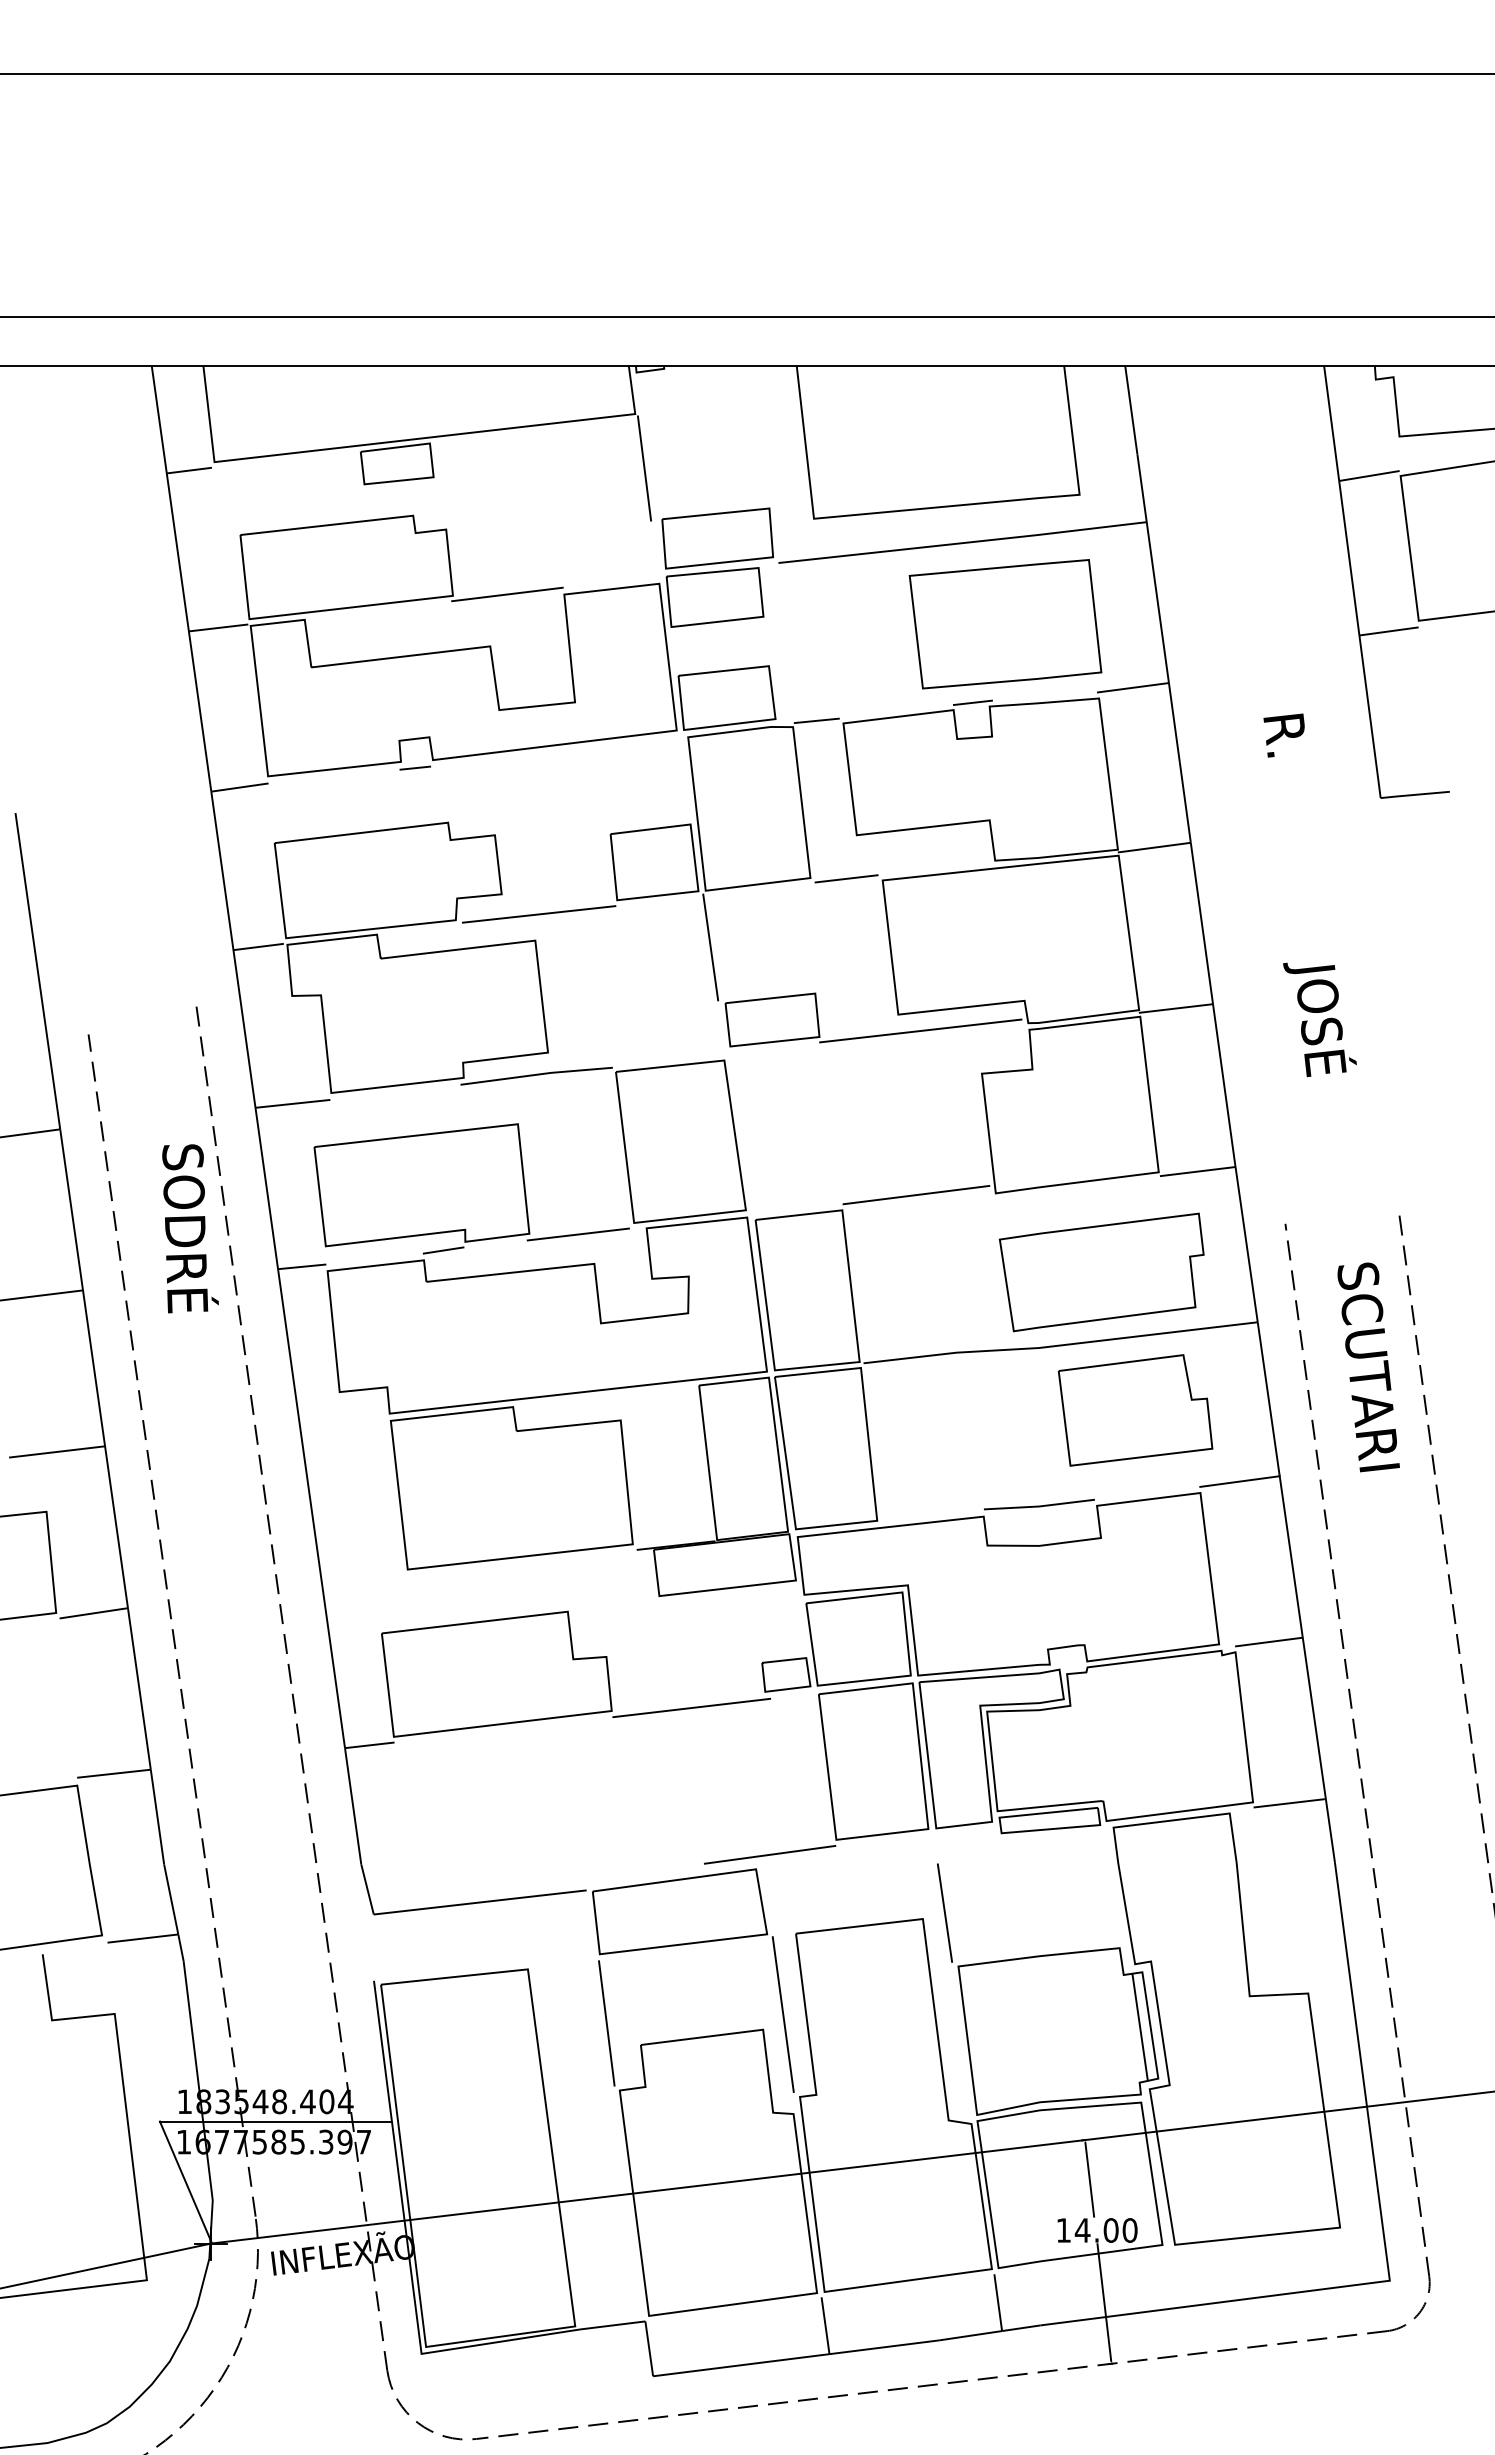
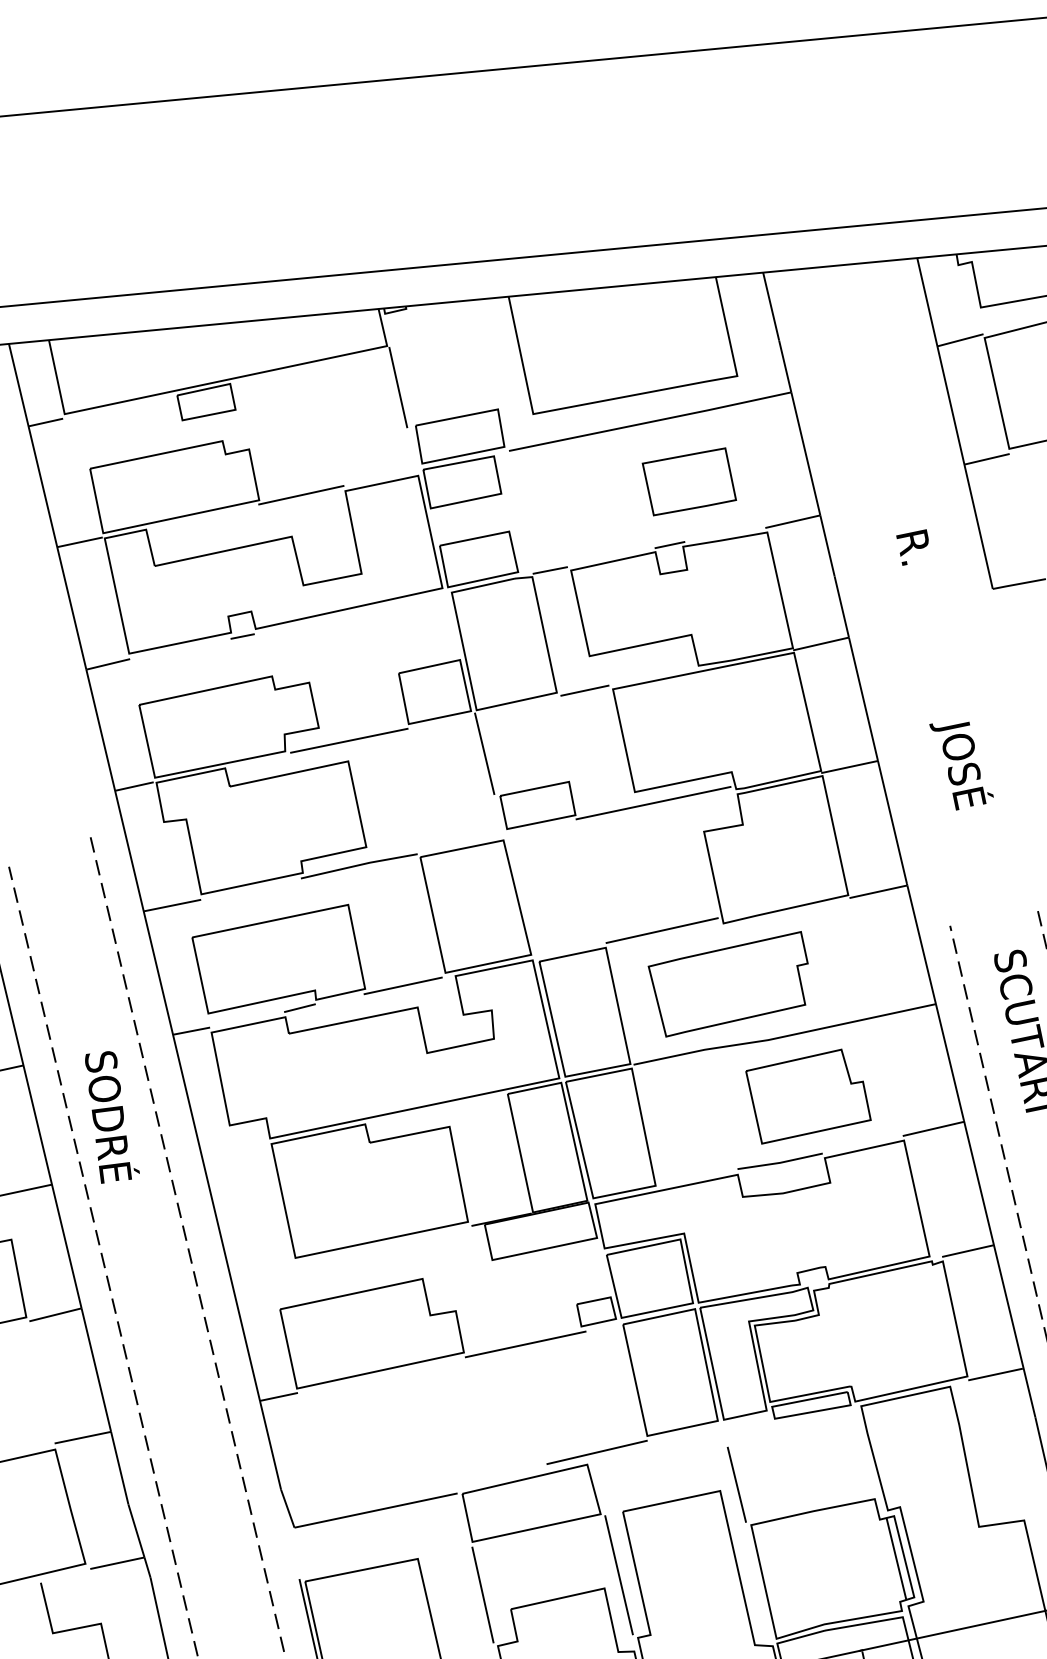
part: (1005, 624) -> (689, 482), size x0.6
text: (190, 1228) -> (112, 1116), moved
part: (1101, 1272) -> (729, 984), moved
part: (1135, 1410) -> (808, 1096), moved

